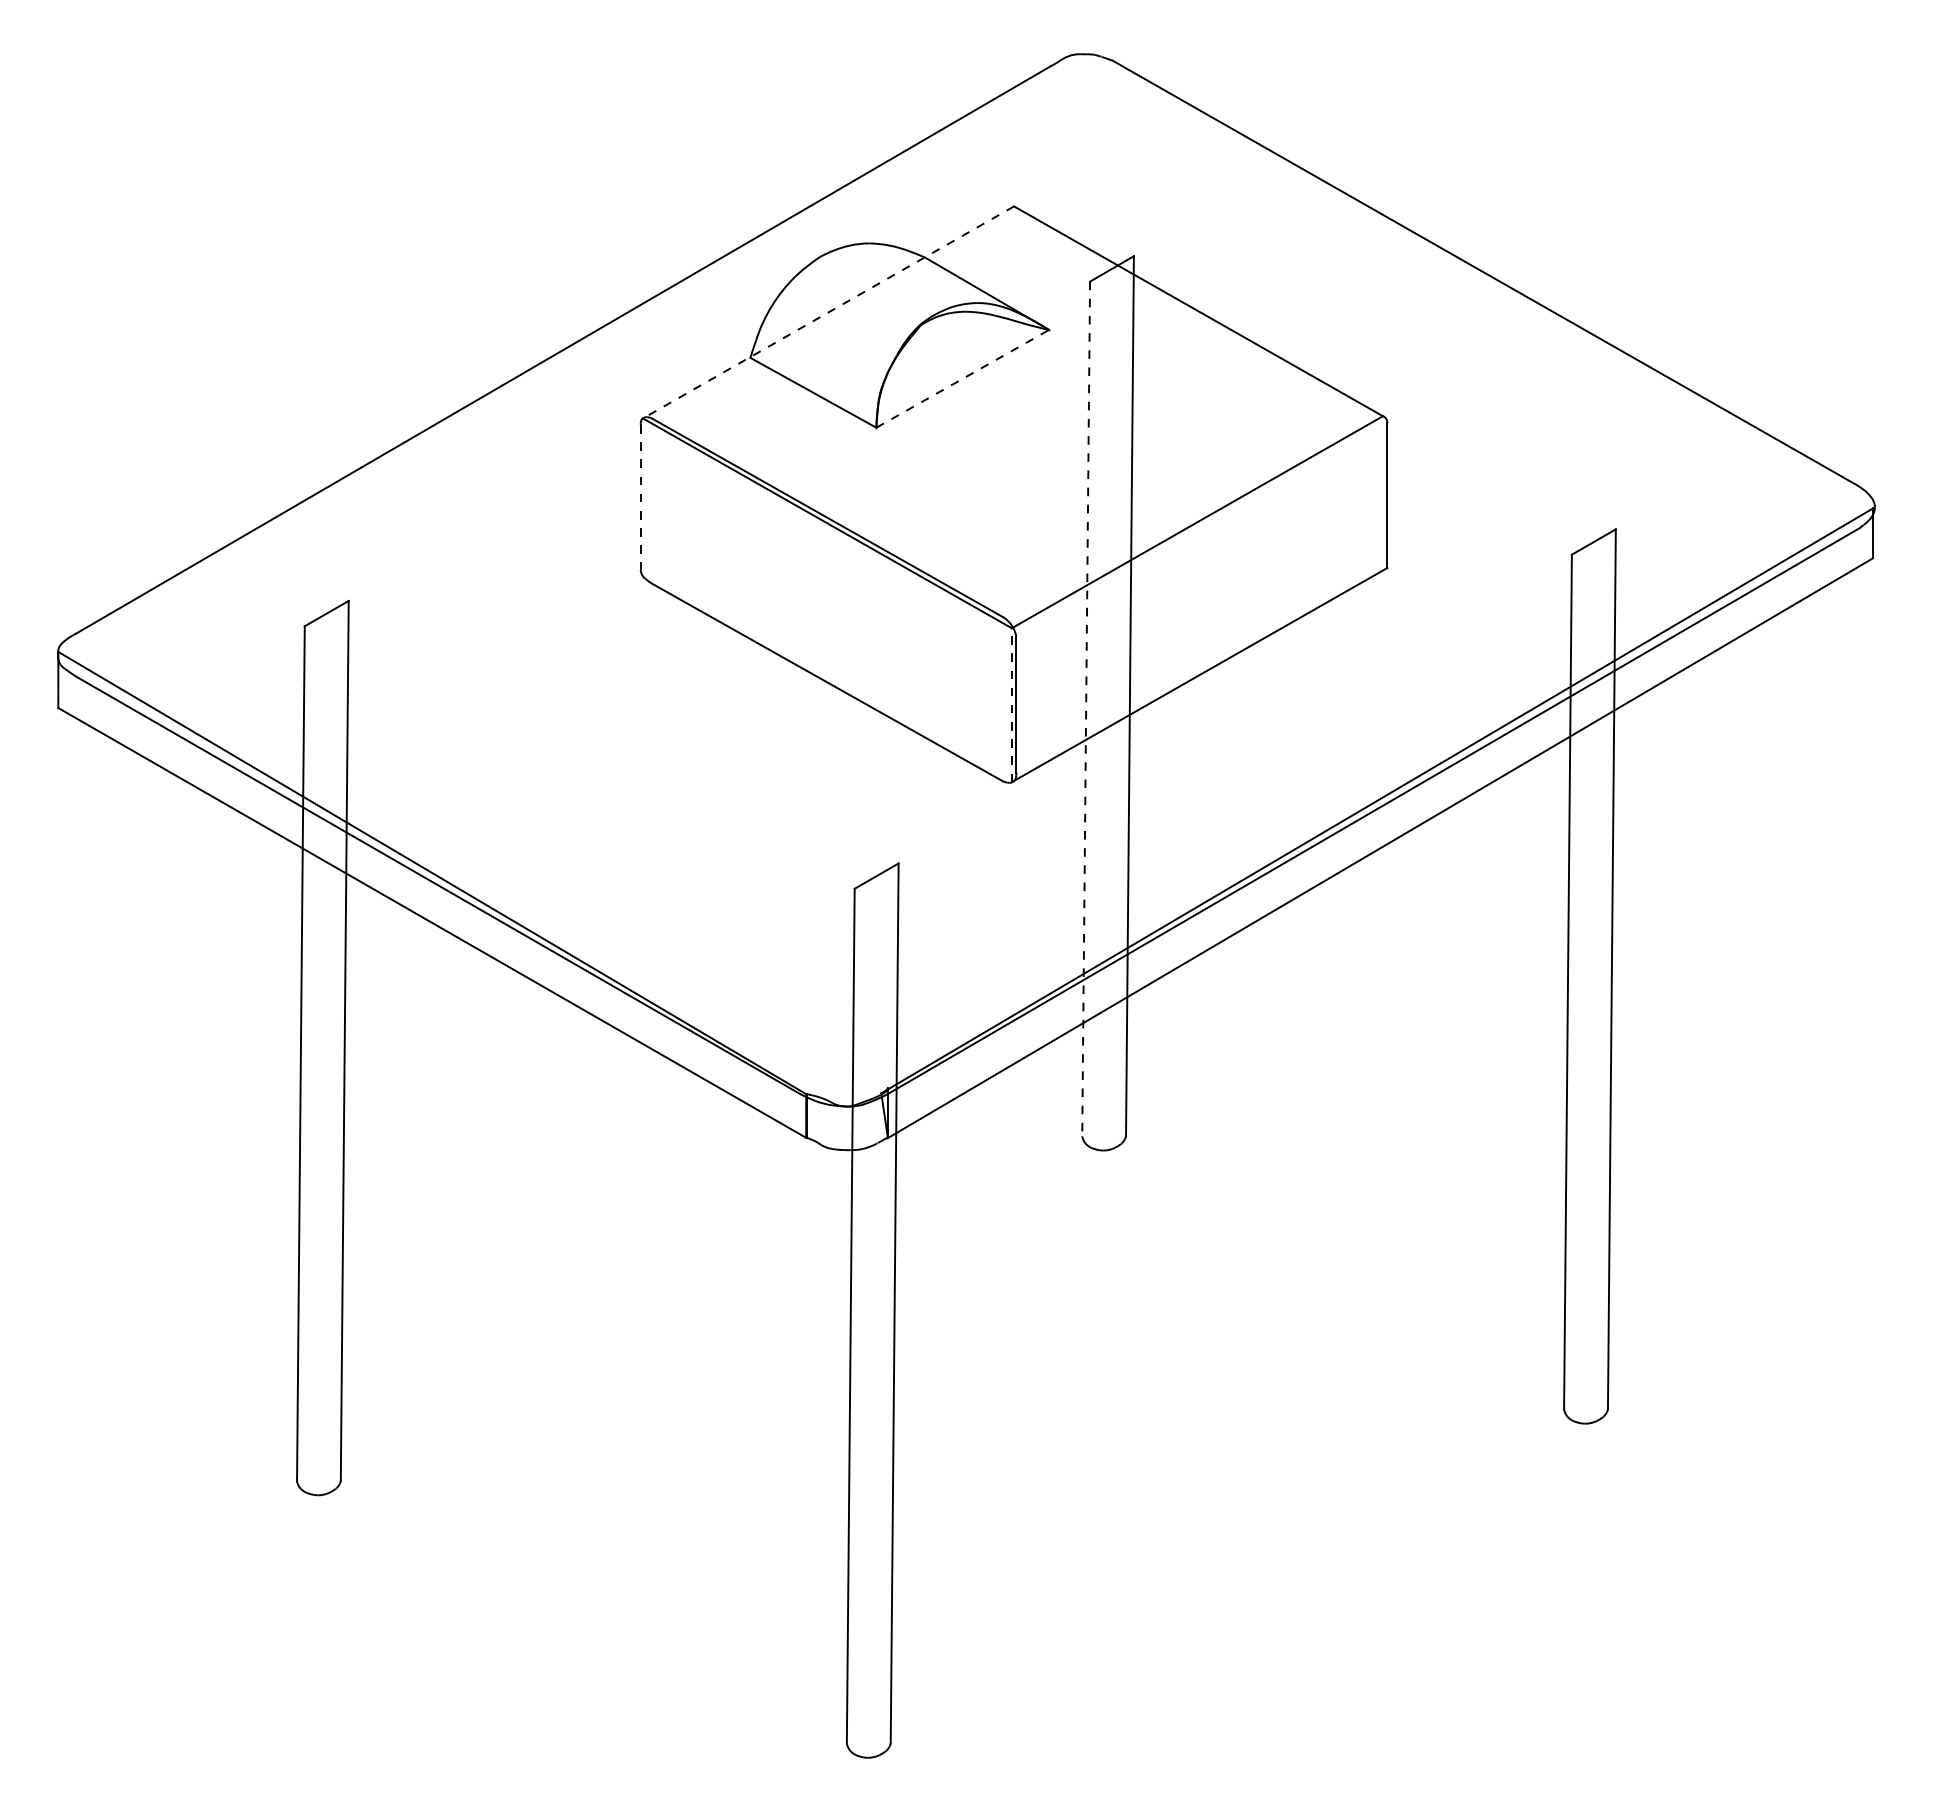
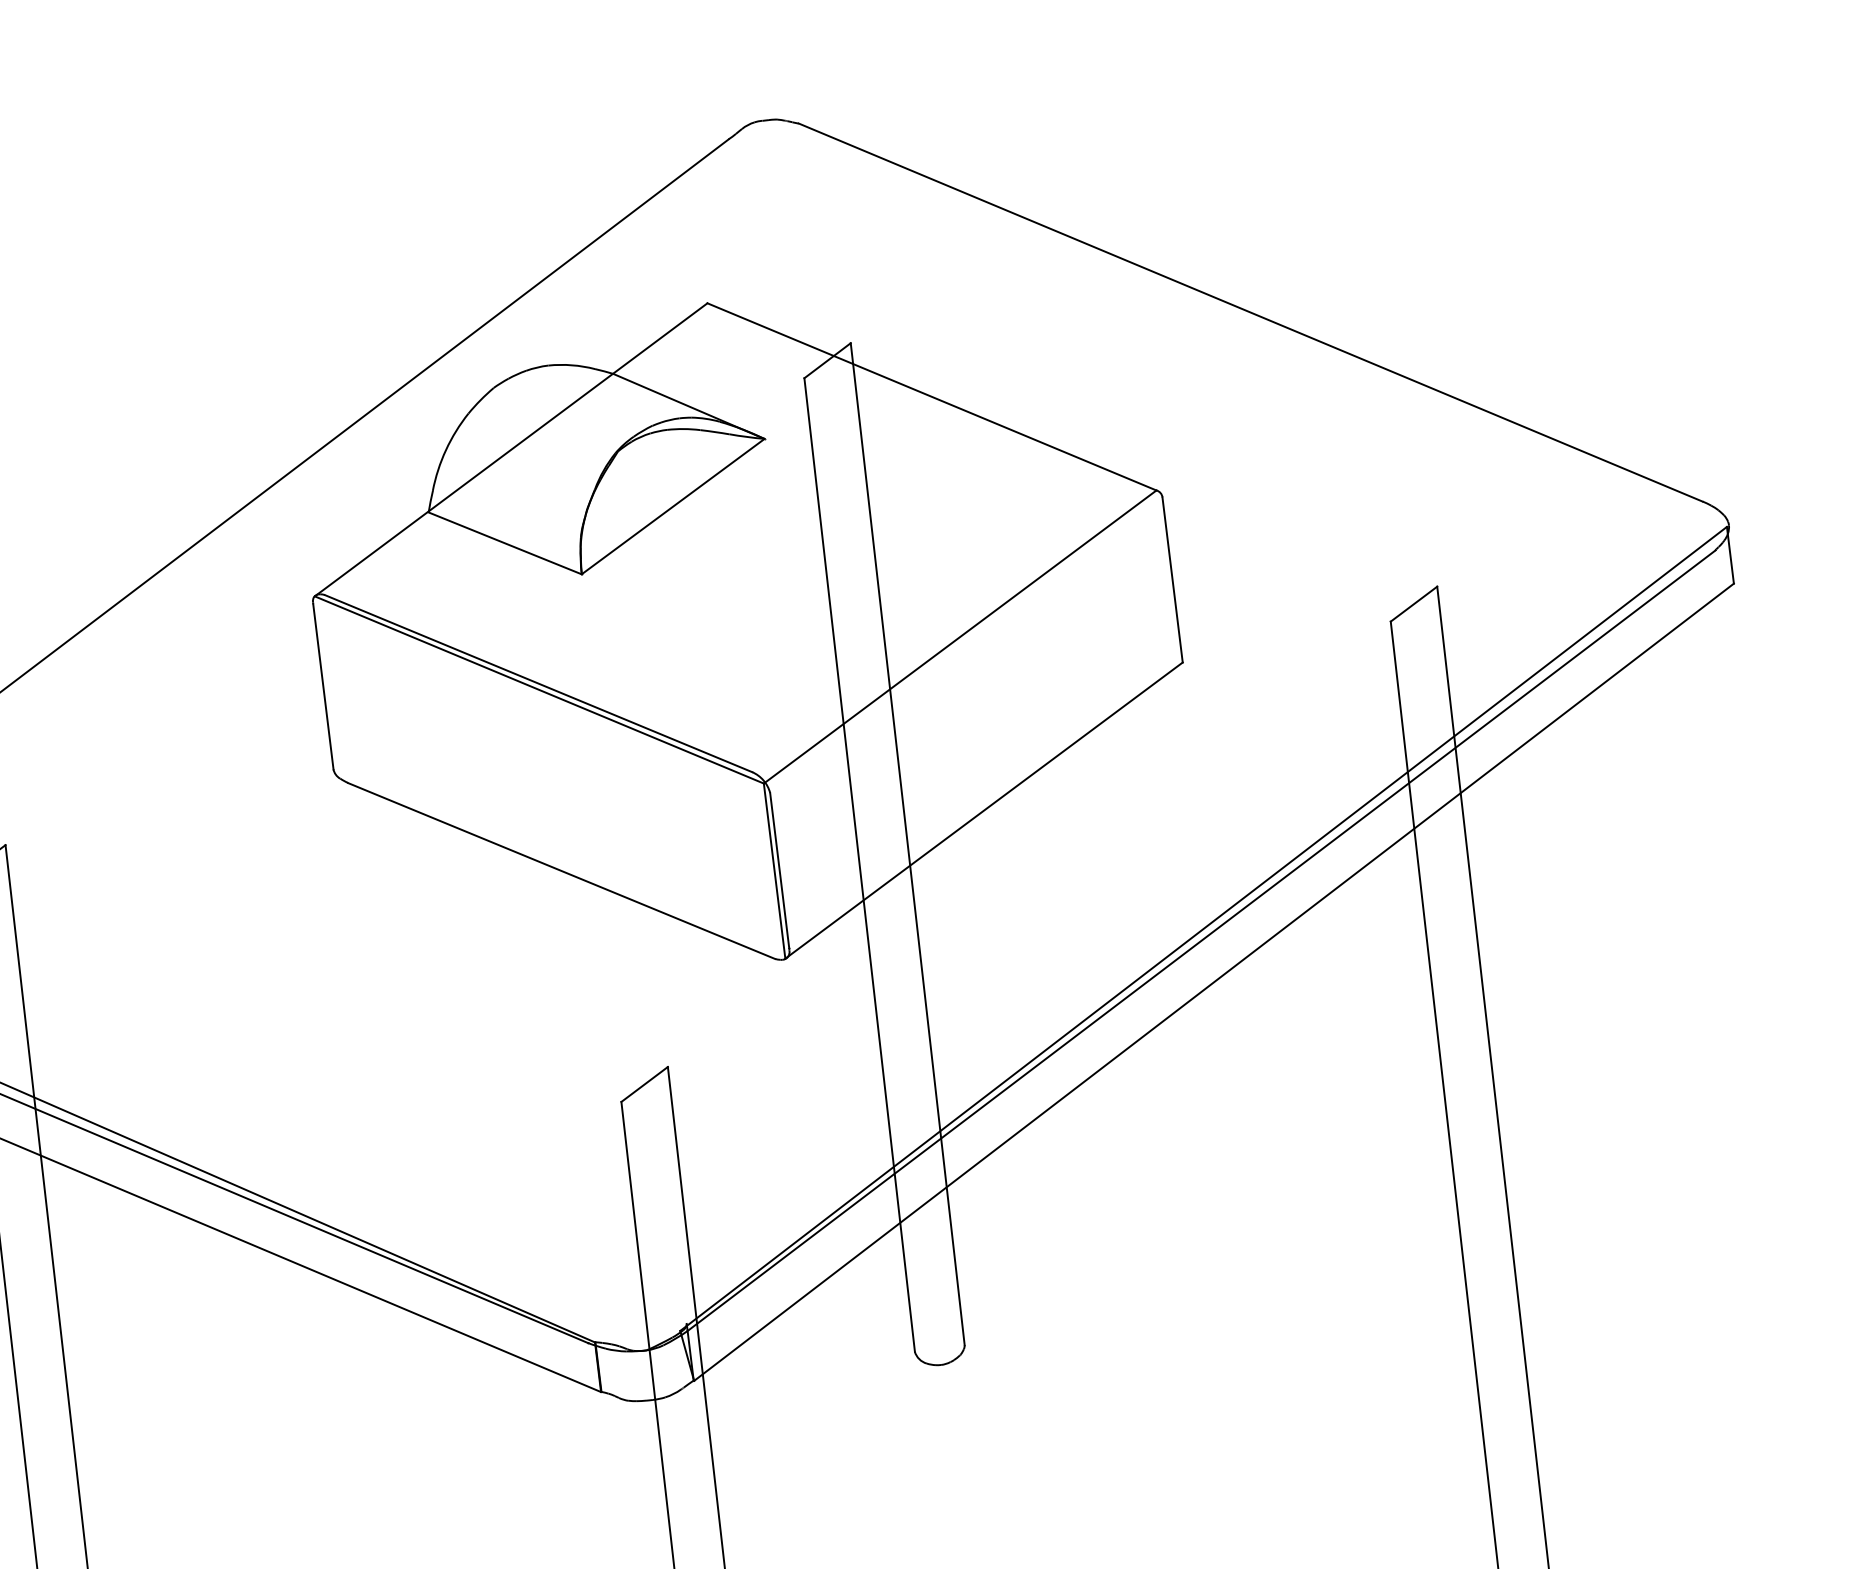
line: (828, 312) -> (511, 449), dashed -> solid
line: (963, 378) -> (673, 506), dashed -> solid
line: (640, 497) -> (323, 686), dashed -> solid
line: (1011, 705) -> (774, 871), dashed -> solid
line: (1086, 709) -> (860, 865), dashed -> solid

